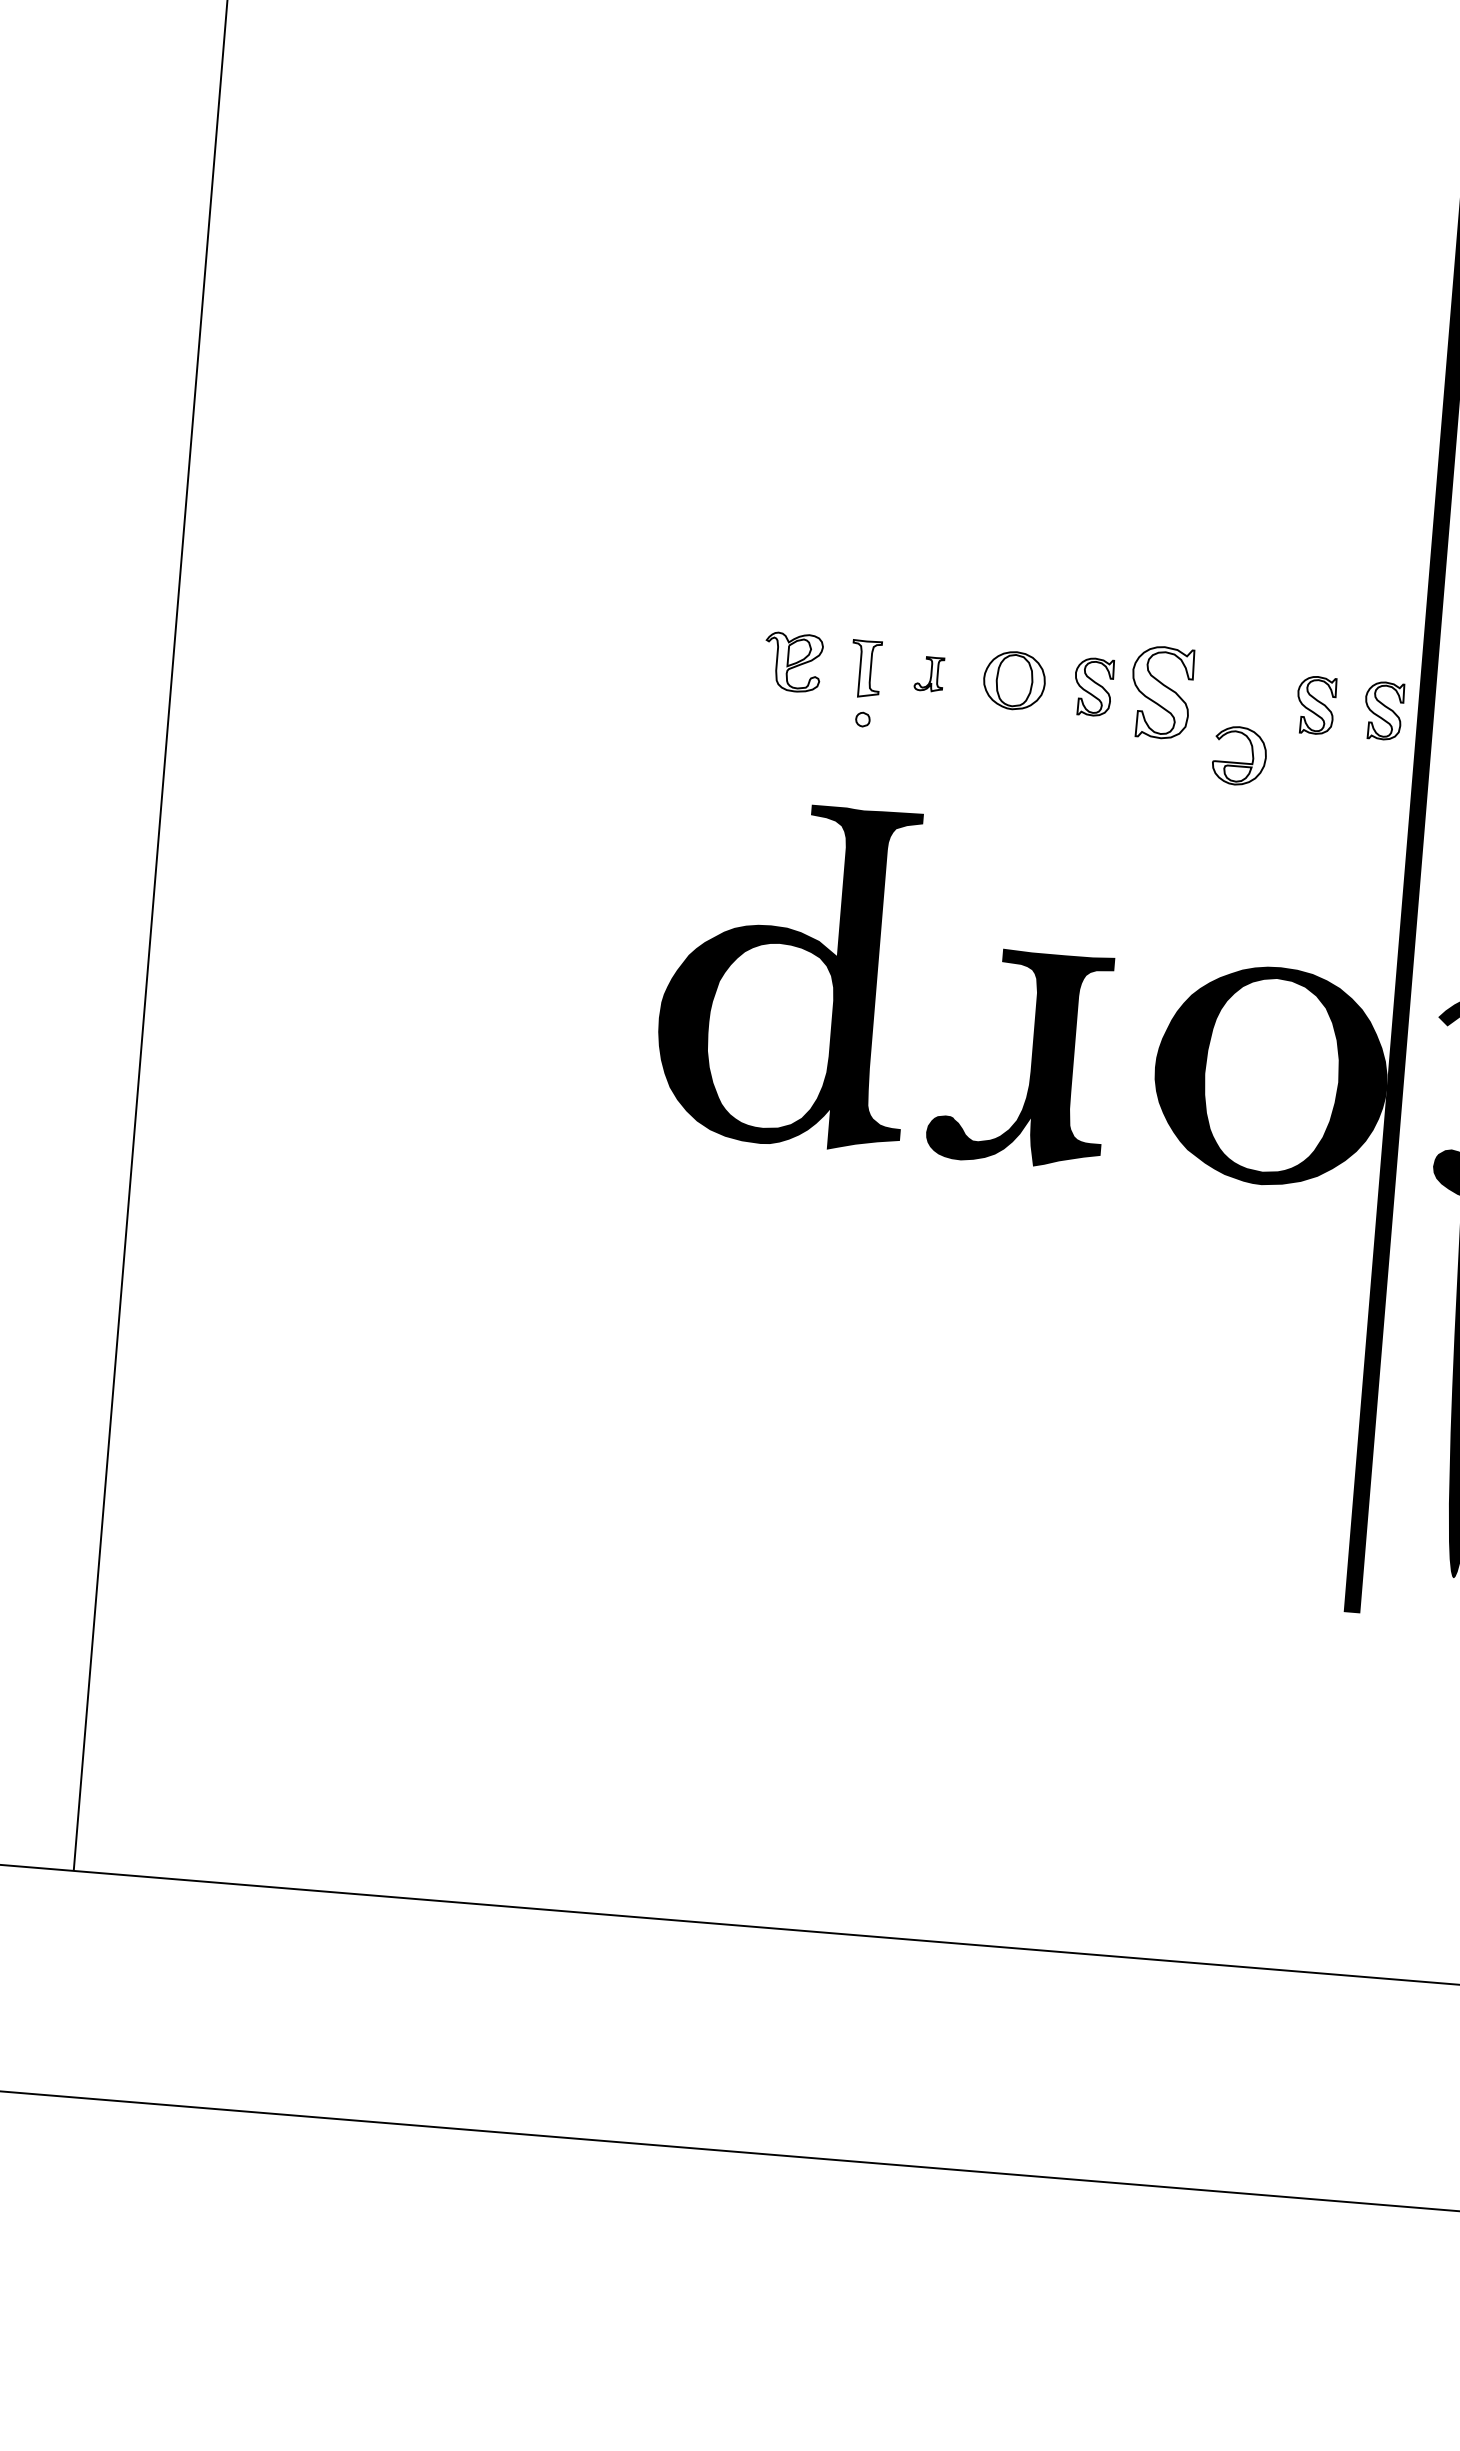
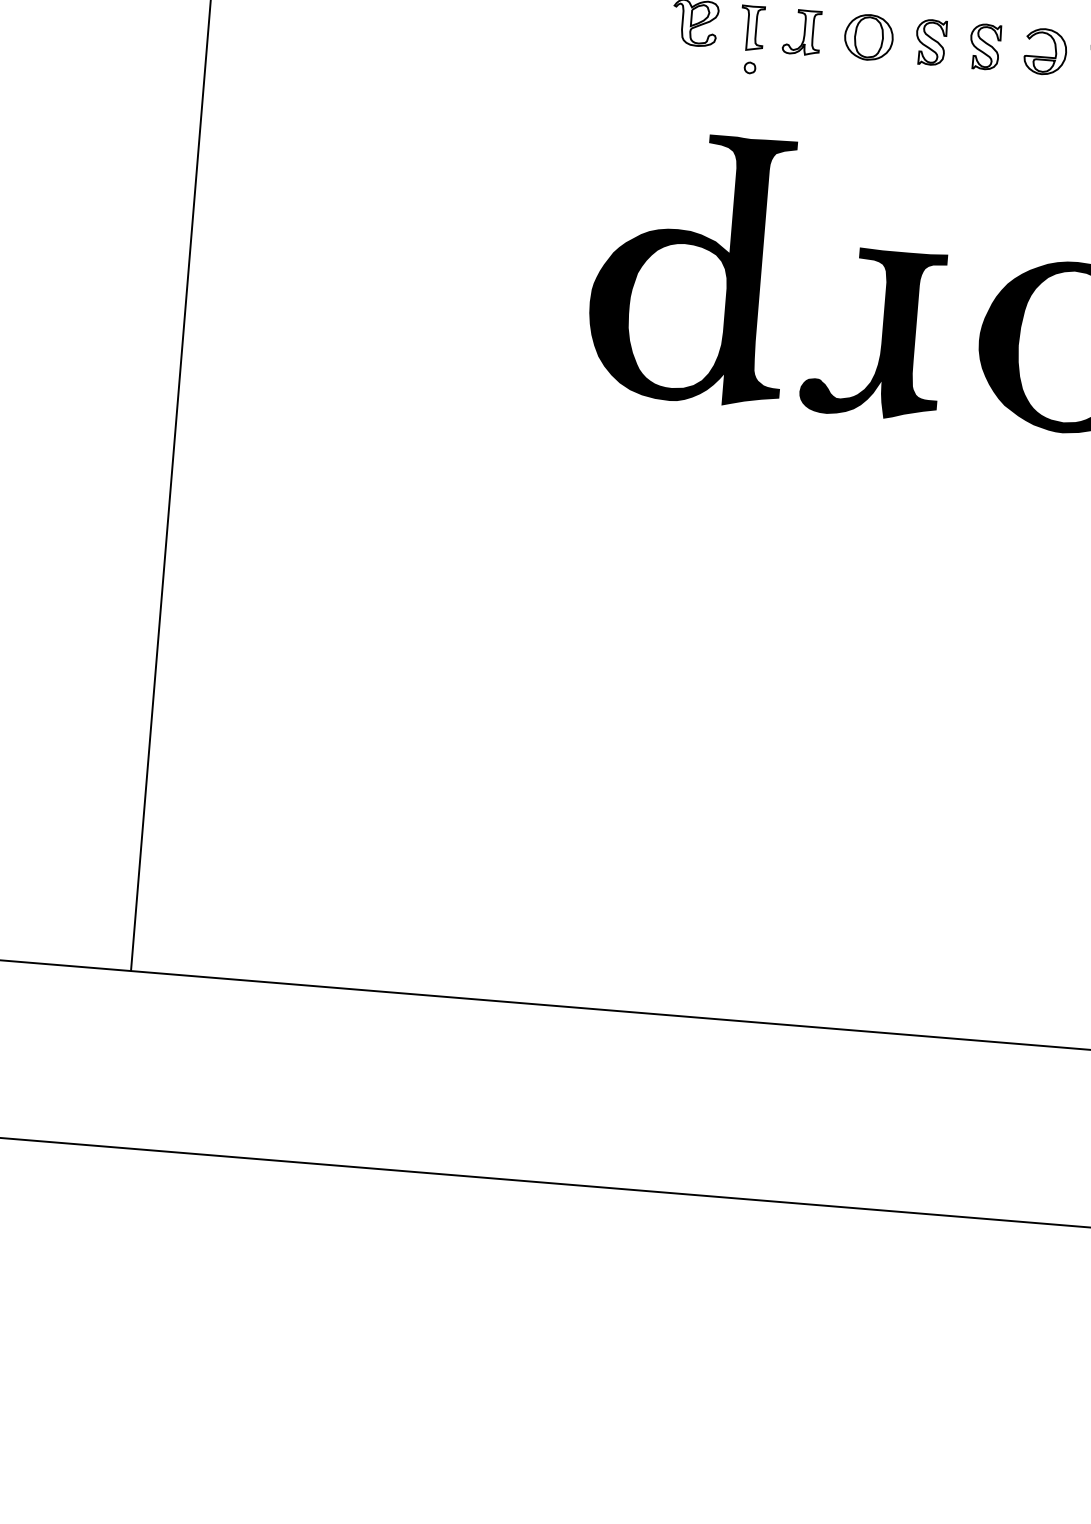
part: (929, 673) -> (802, 31), size x1.67
part: (1164, 692) -> (986, 46), size x0.62
part: (1239, 762) -> (1045, 56), moved

